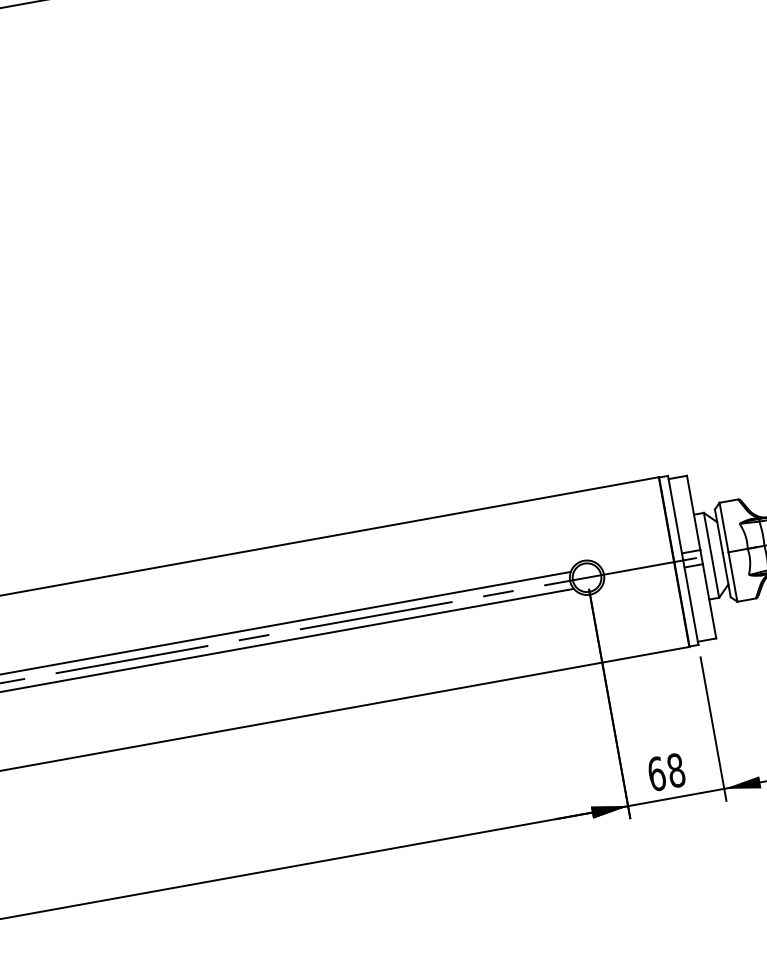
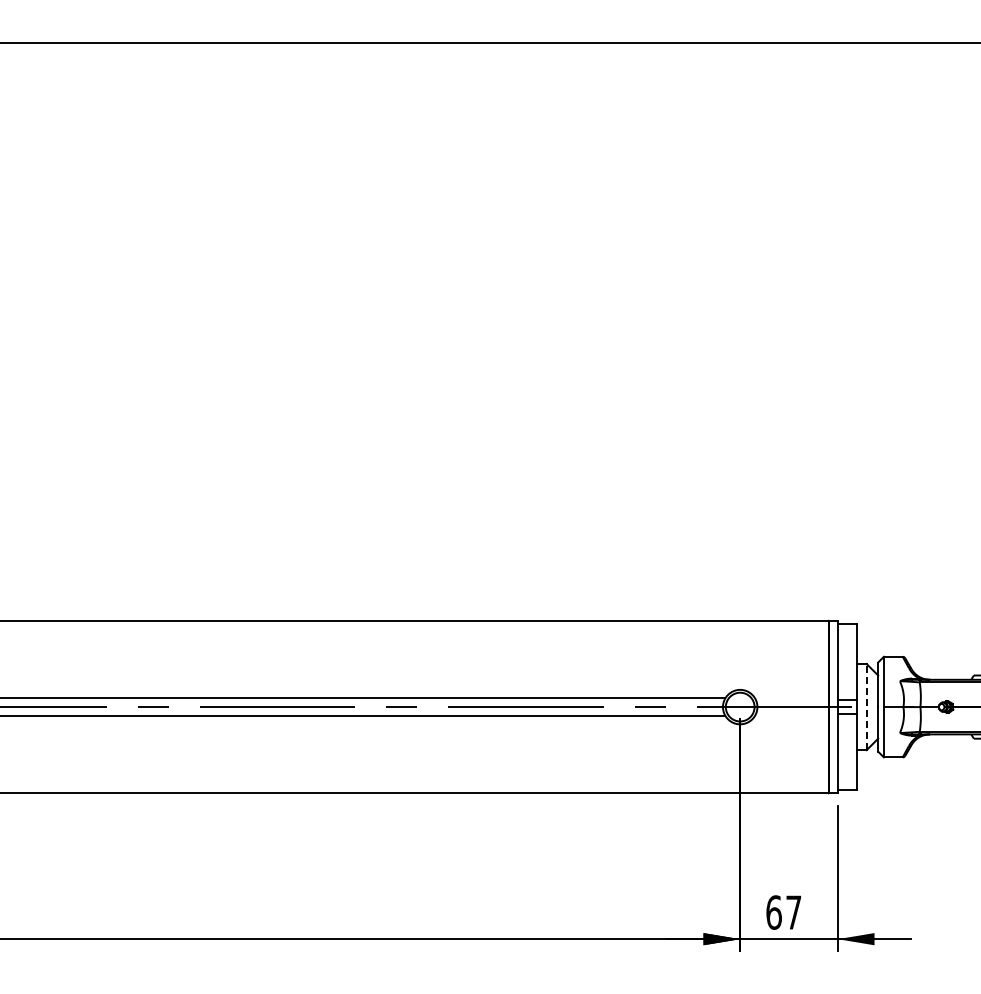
line: (711, 554) -> (866, 706), solid -> dashed
text: (675, 770) -> (793, 912), 68 -> 67

